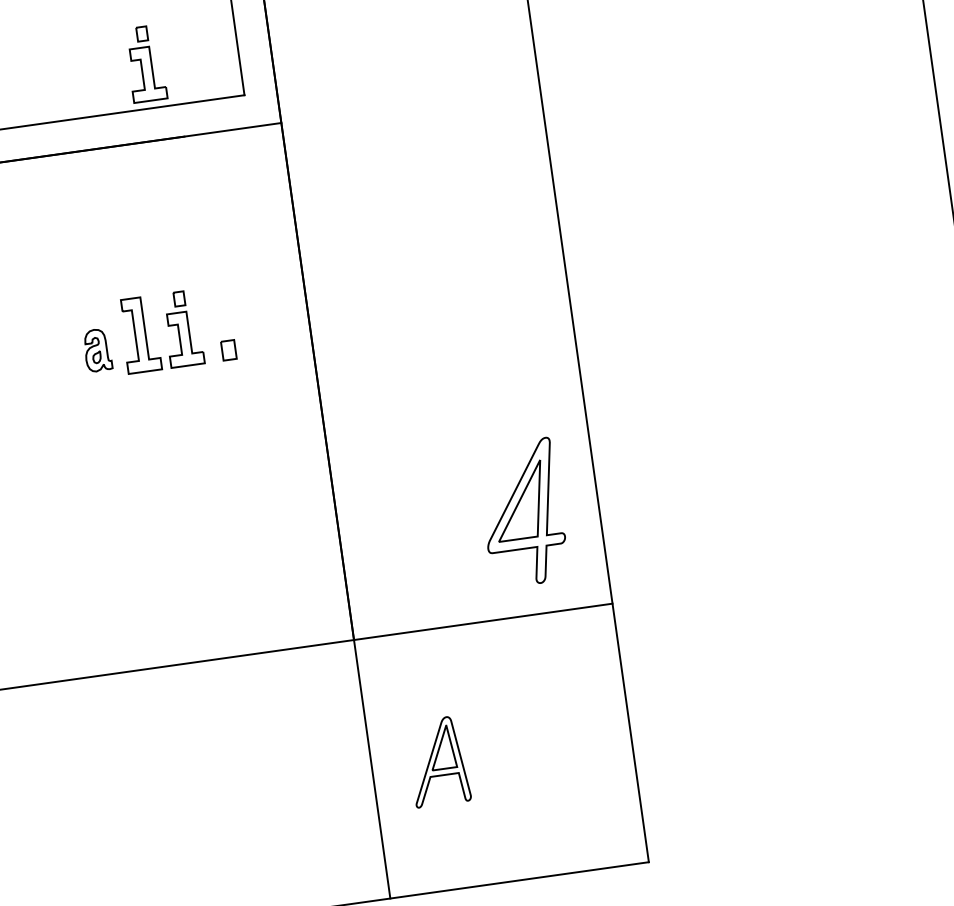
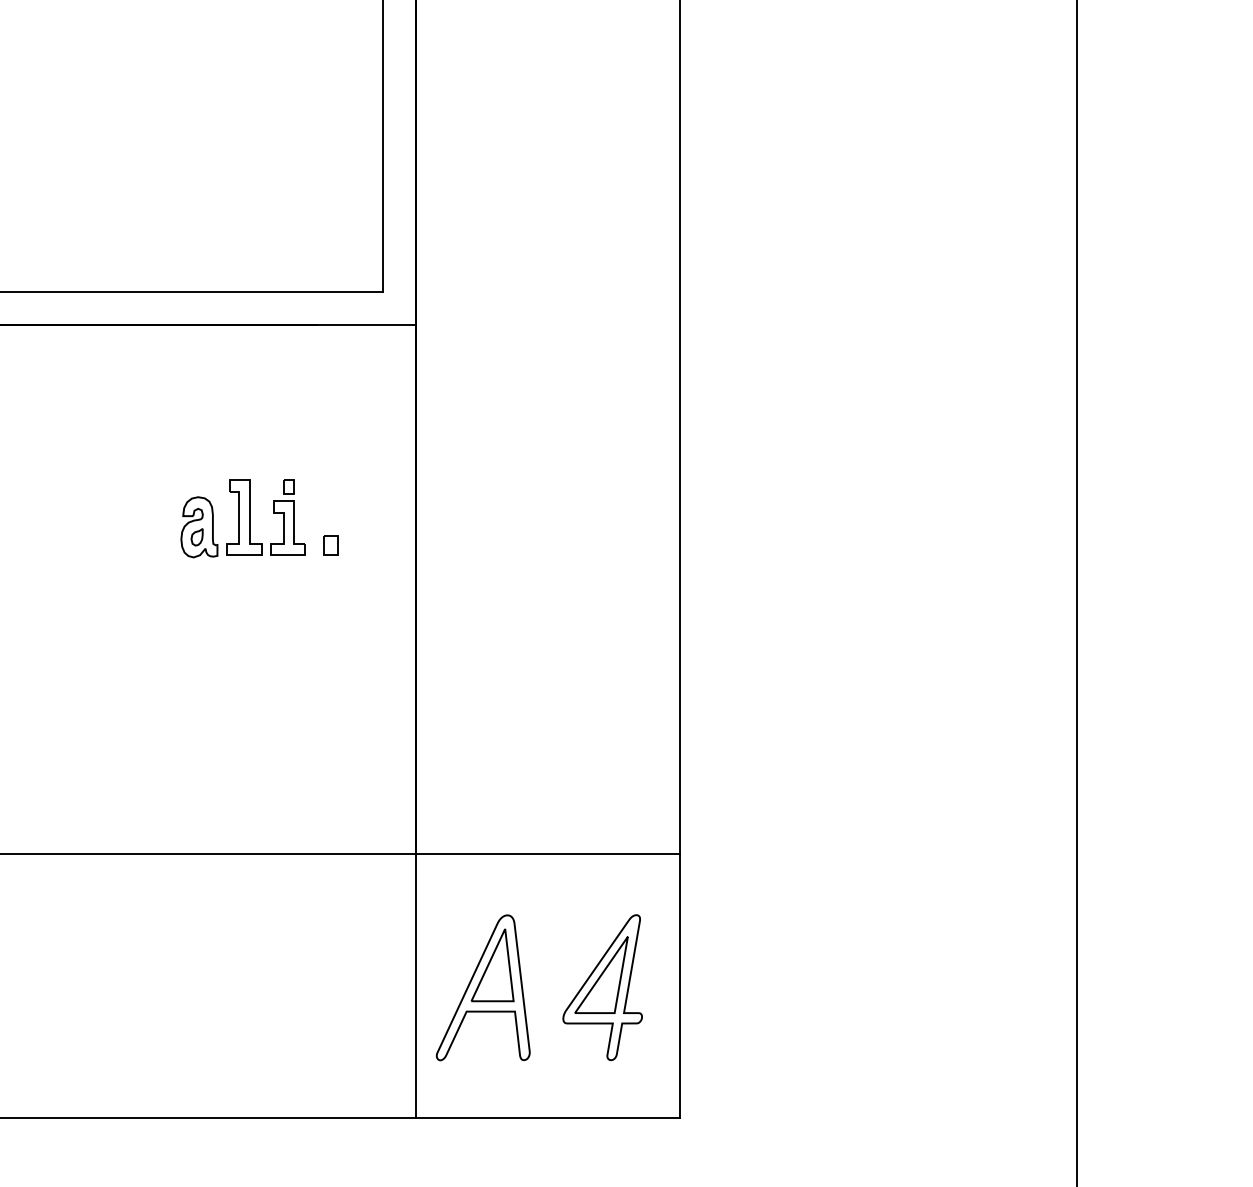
part: (145, 63) -> (287, 246), removed
part: (97, 350) -> (199, 527), size x1.43
part: (522, 513) -> (602, 987), moved
part: (437, 761) -> (482, 987), size x1.67

